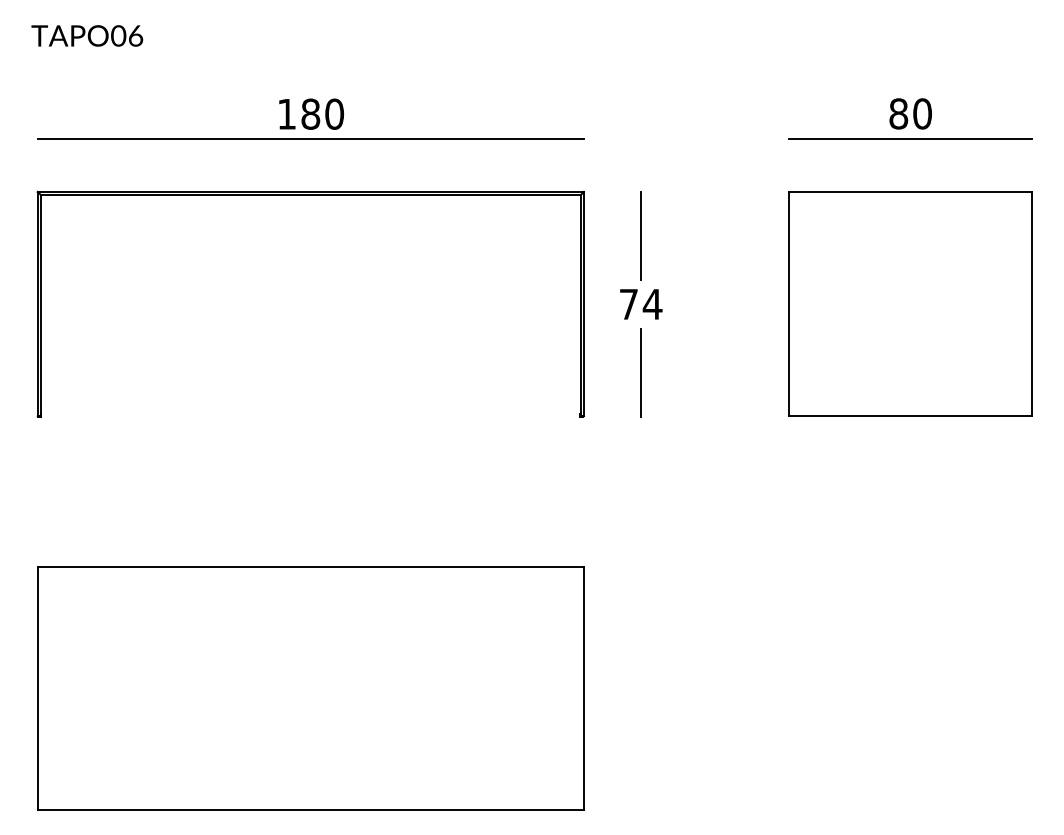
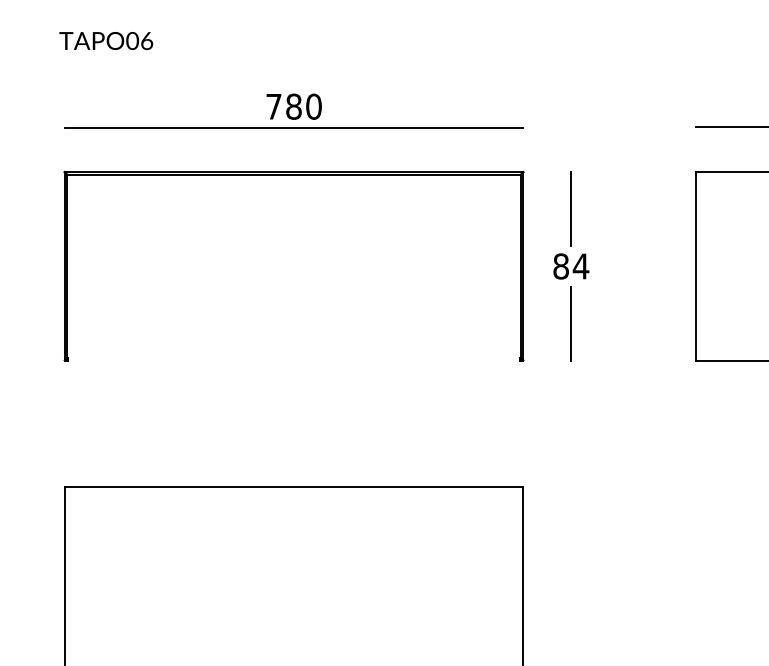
text: (286, 114) -> (273, 106), 180 -> 780
text: (628, 304) -> (560, 266), 74 -> 84

